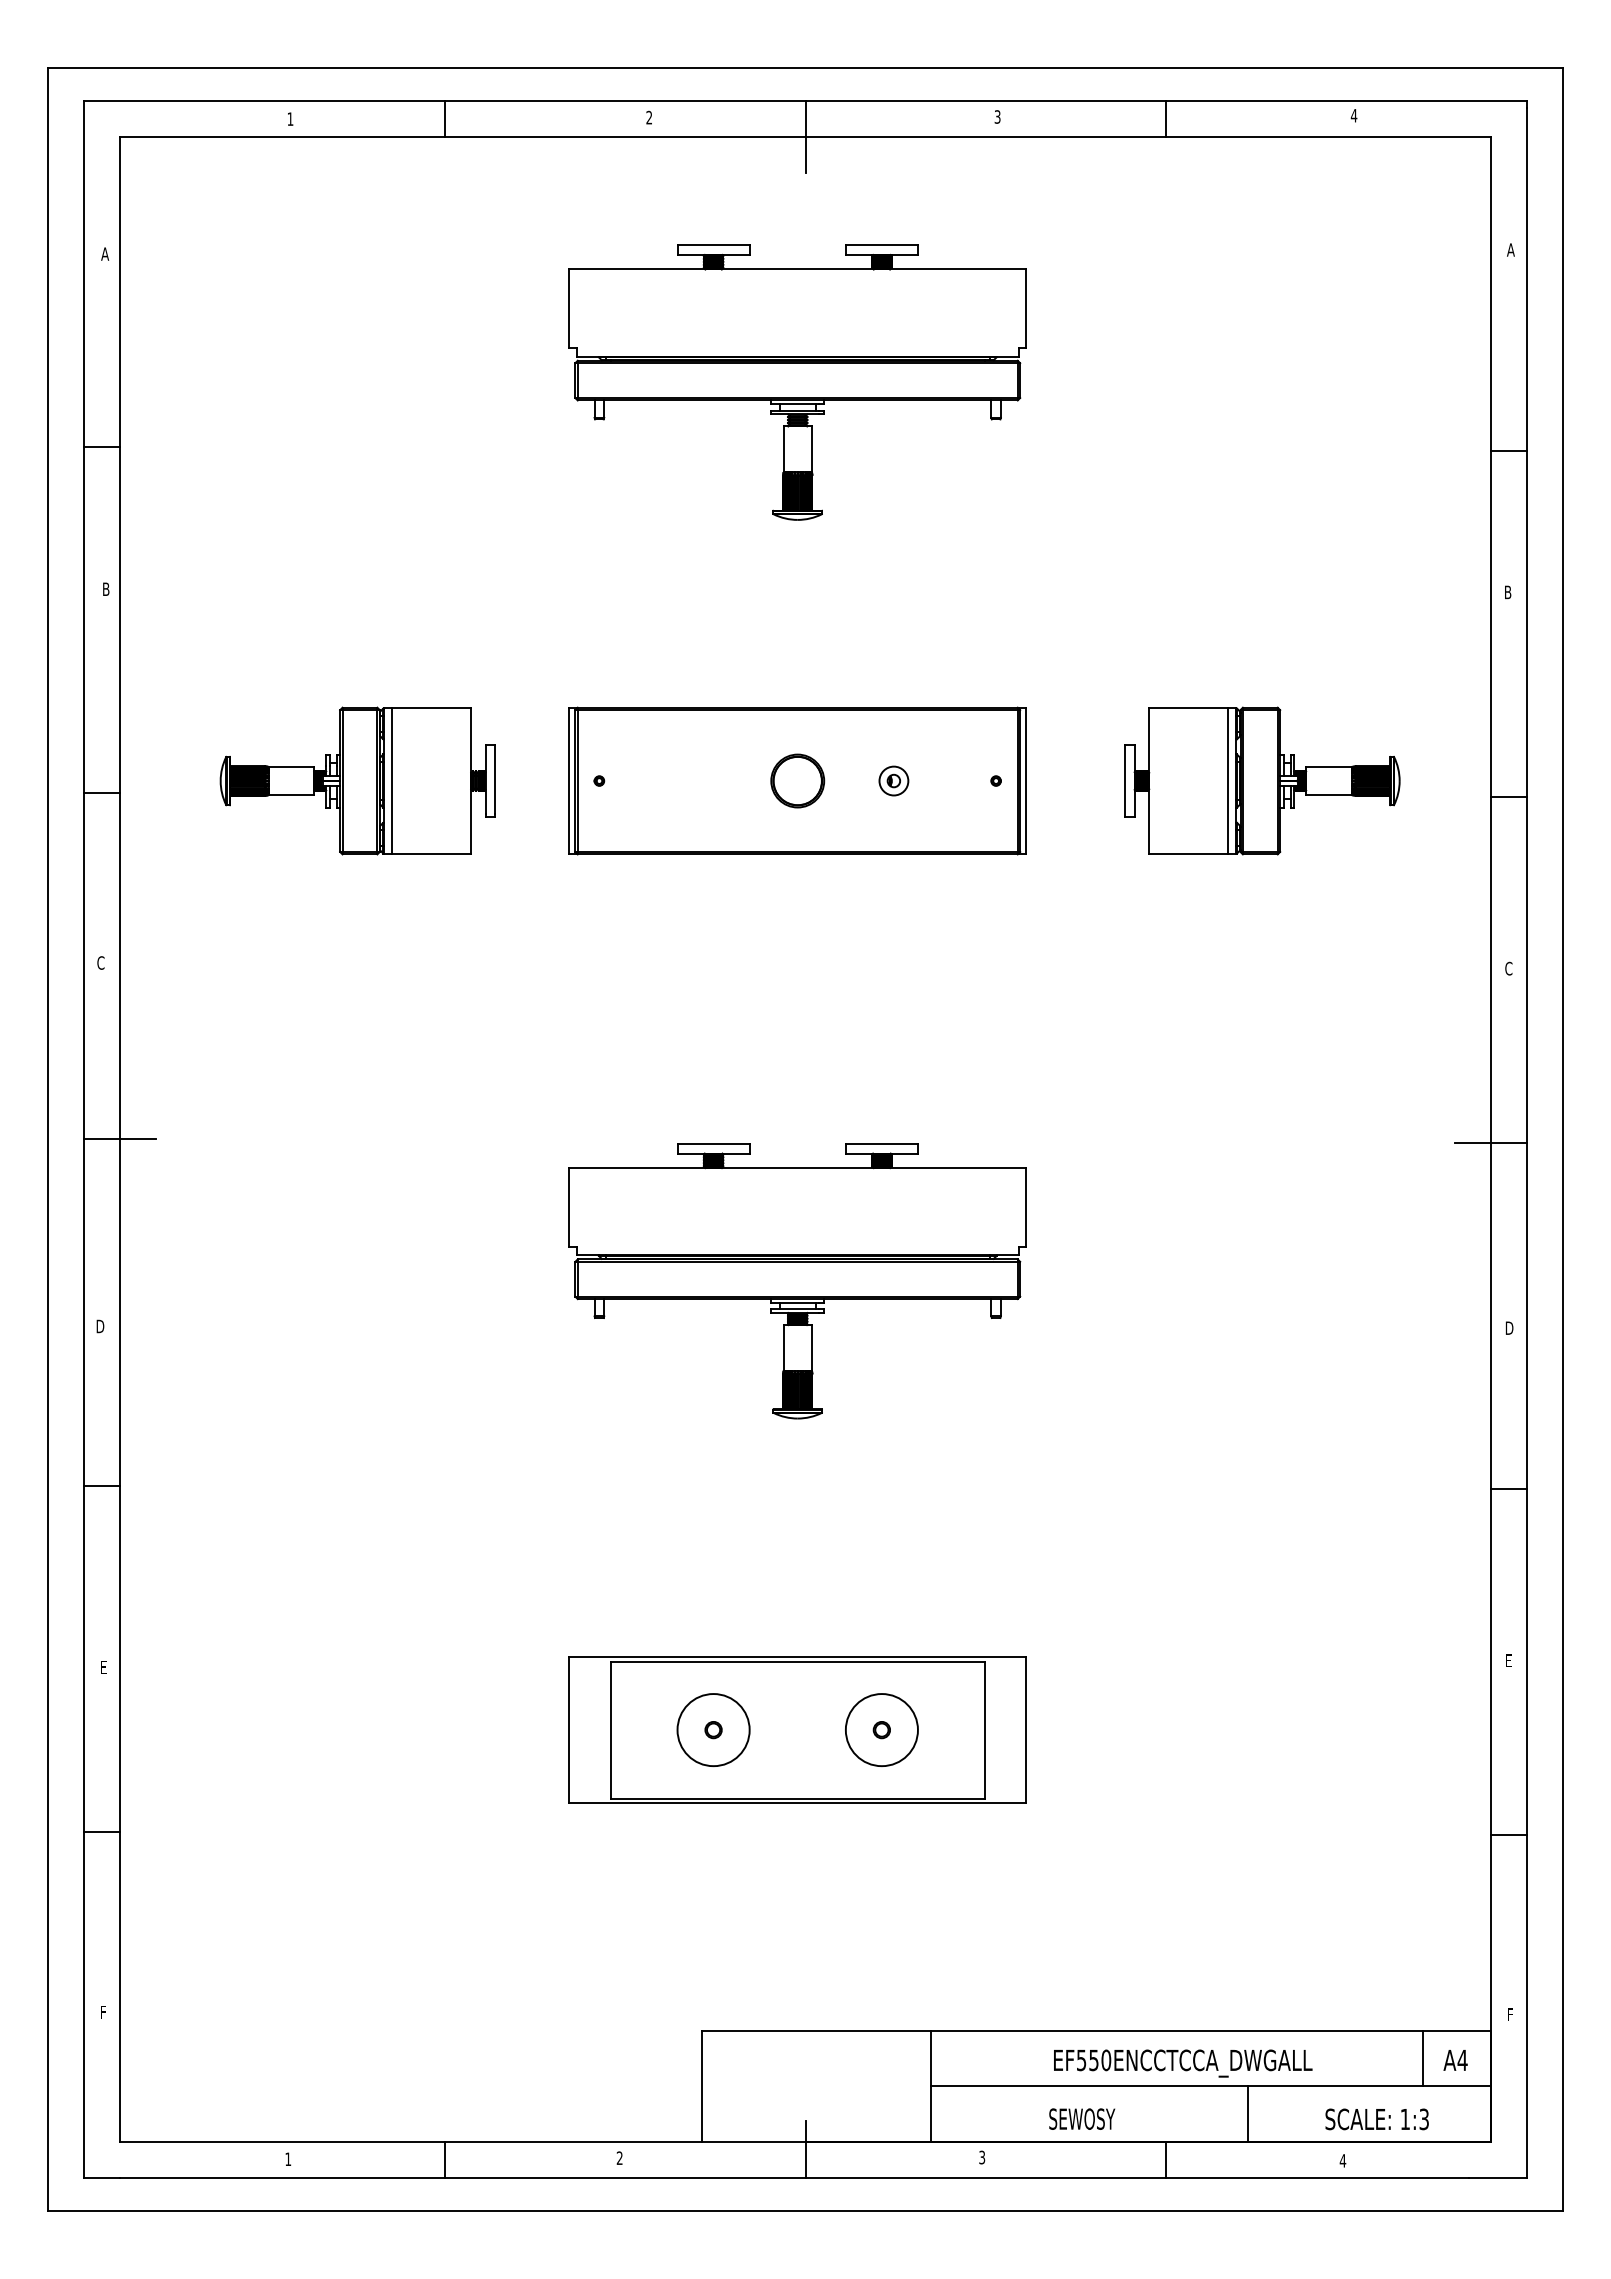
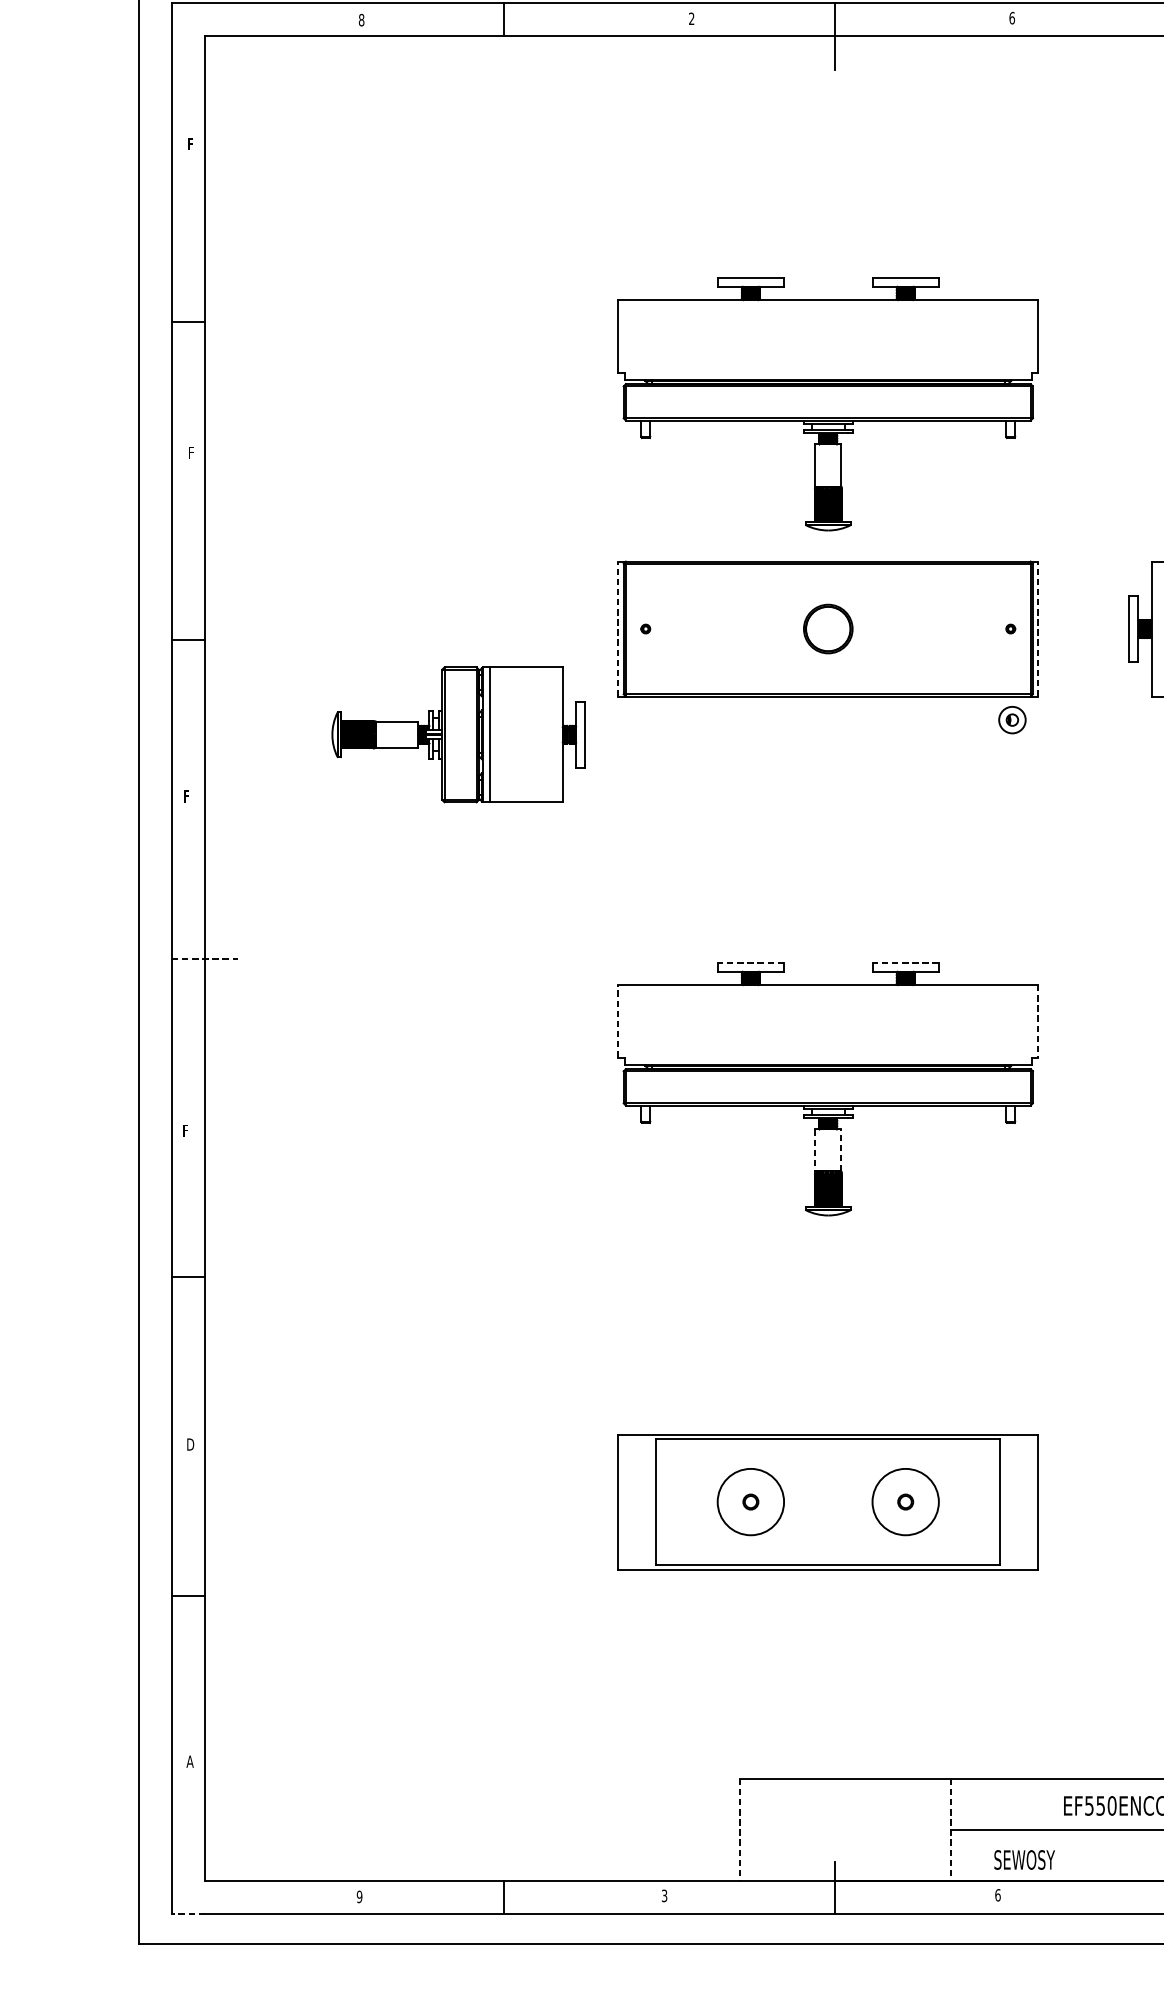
text: (997, 116) -> (1012, 17), 3 -> 6
text: (290, 118) -> (361, 19), 1 -> 8
text: (105, 253) -> (191, 143), A -> F
part: (797, 382) -> (828, 404), moved
text: (106, 588) -> (192, 451), B -> F
part: (357, 780) -> (458, 734), moved
line: (569, 780) -> (618, 628), solid -> dashed
part: (893, 780) -> (1012, 719), moved
line: (1026, 780) -> (1038, 628), solid -> dashed
text: (100, 962) -> (186, 795), C -> F
line: (120, 1139) -> (205, 958), solid -> dashed
line: (713, 1143) -> (750, 962), solid -> dashed
line: (881, 1143) -> (905, 962), solid -> dashed
line: (569, 1206) -> (618, 1020), solid -> dashed
line: (1026, 1207) -> (1038, 1021), solid -> dashed
text: (100, 1326) -> (186, 1130), D -> F
line: (783, 1347) -> (815, 1150), solid -> dashed
line: (811, 1347) -> (840, 1150), solid -> dashed
text: (104, 1667) -> (190, 1444), E -> D
text: (103, 2011) -> (189, 1760), F -> A
line: (702, 2086) -> (740, 1829), solid -> dashed
line: (930, 2086) -> (950, 1829), solid -> dashed
text: (1082, 2118) -> (1024, 1859), moved
text: (982, 2157) -> (998, 1895), 3 -> 6
text: (619, 2158) -> (664, 1896), 2 -> 3
text: (288, 2159) -> (359, 1897), 1 -> 9
line: (101, 2178) -> (187, 1914), solid -> dashed

